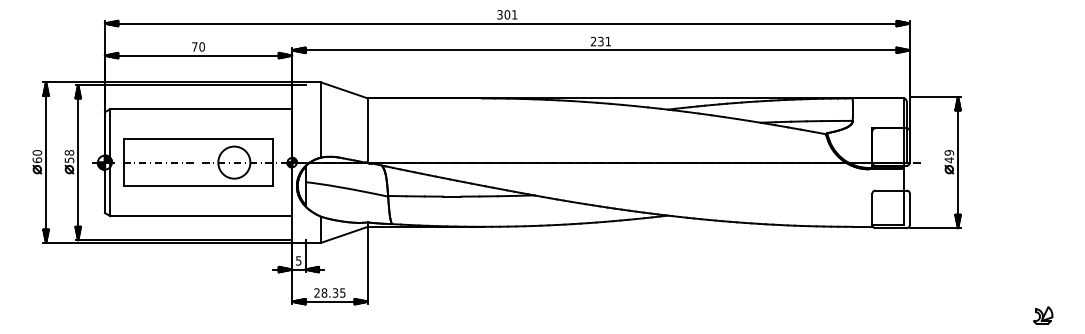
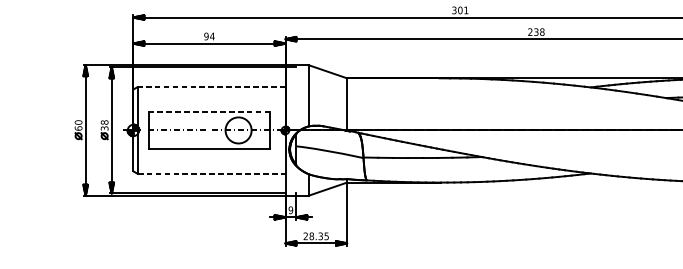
text: (608, 41) -> (542, 32), 231 -> 238
text: (198, 46) -> (209, 36), 70 -> 94
line: (201, 109) -> (211, 87), solid -> dashed
line: (198, 139) -> (209, 111), solid -> dashed
text: (68, 159) -> (103, 127), 58 -> 38
line: (201, 216) -> (211, 174), solid -> dashed
text: (298, 260) -> (290, 209), 5 -> 9

